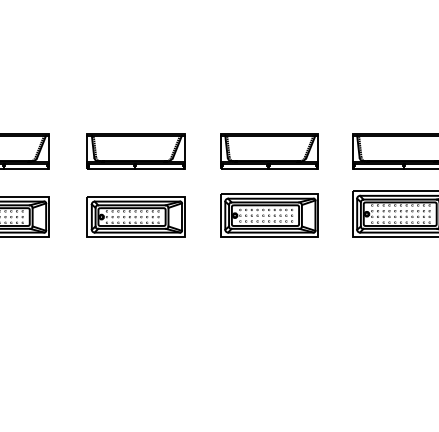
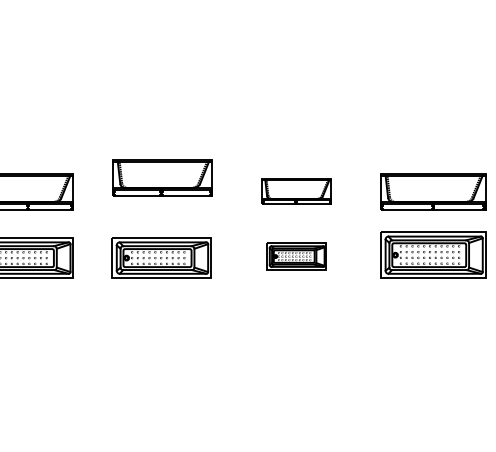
part: (135, 151) -> (162, 177), moved
part: (269, 151) -> (296, 191), size x0.7
part: (269, 215) -> (296, 256), size x0.6

